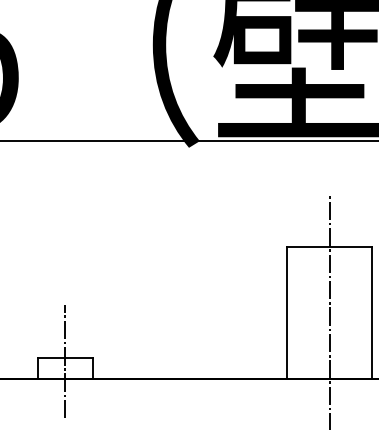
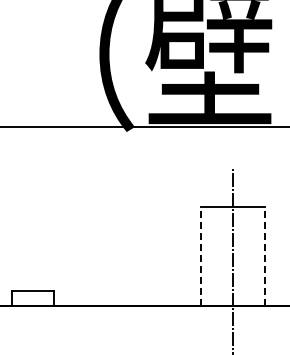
line: (286, 312) -> (200, 256), solid -> dashed
line: (371, 312) -> (264, 256), solid -> dashed
line: (65, 361) -> (33, 293), removed

